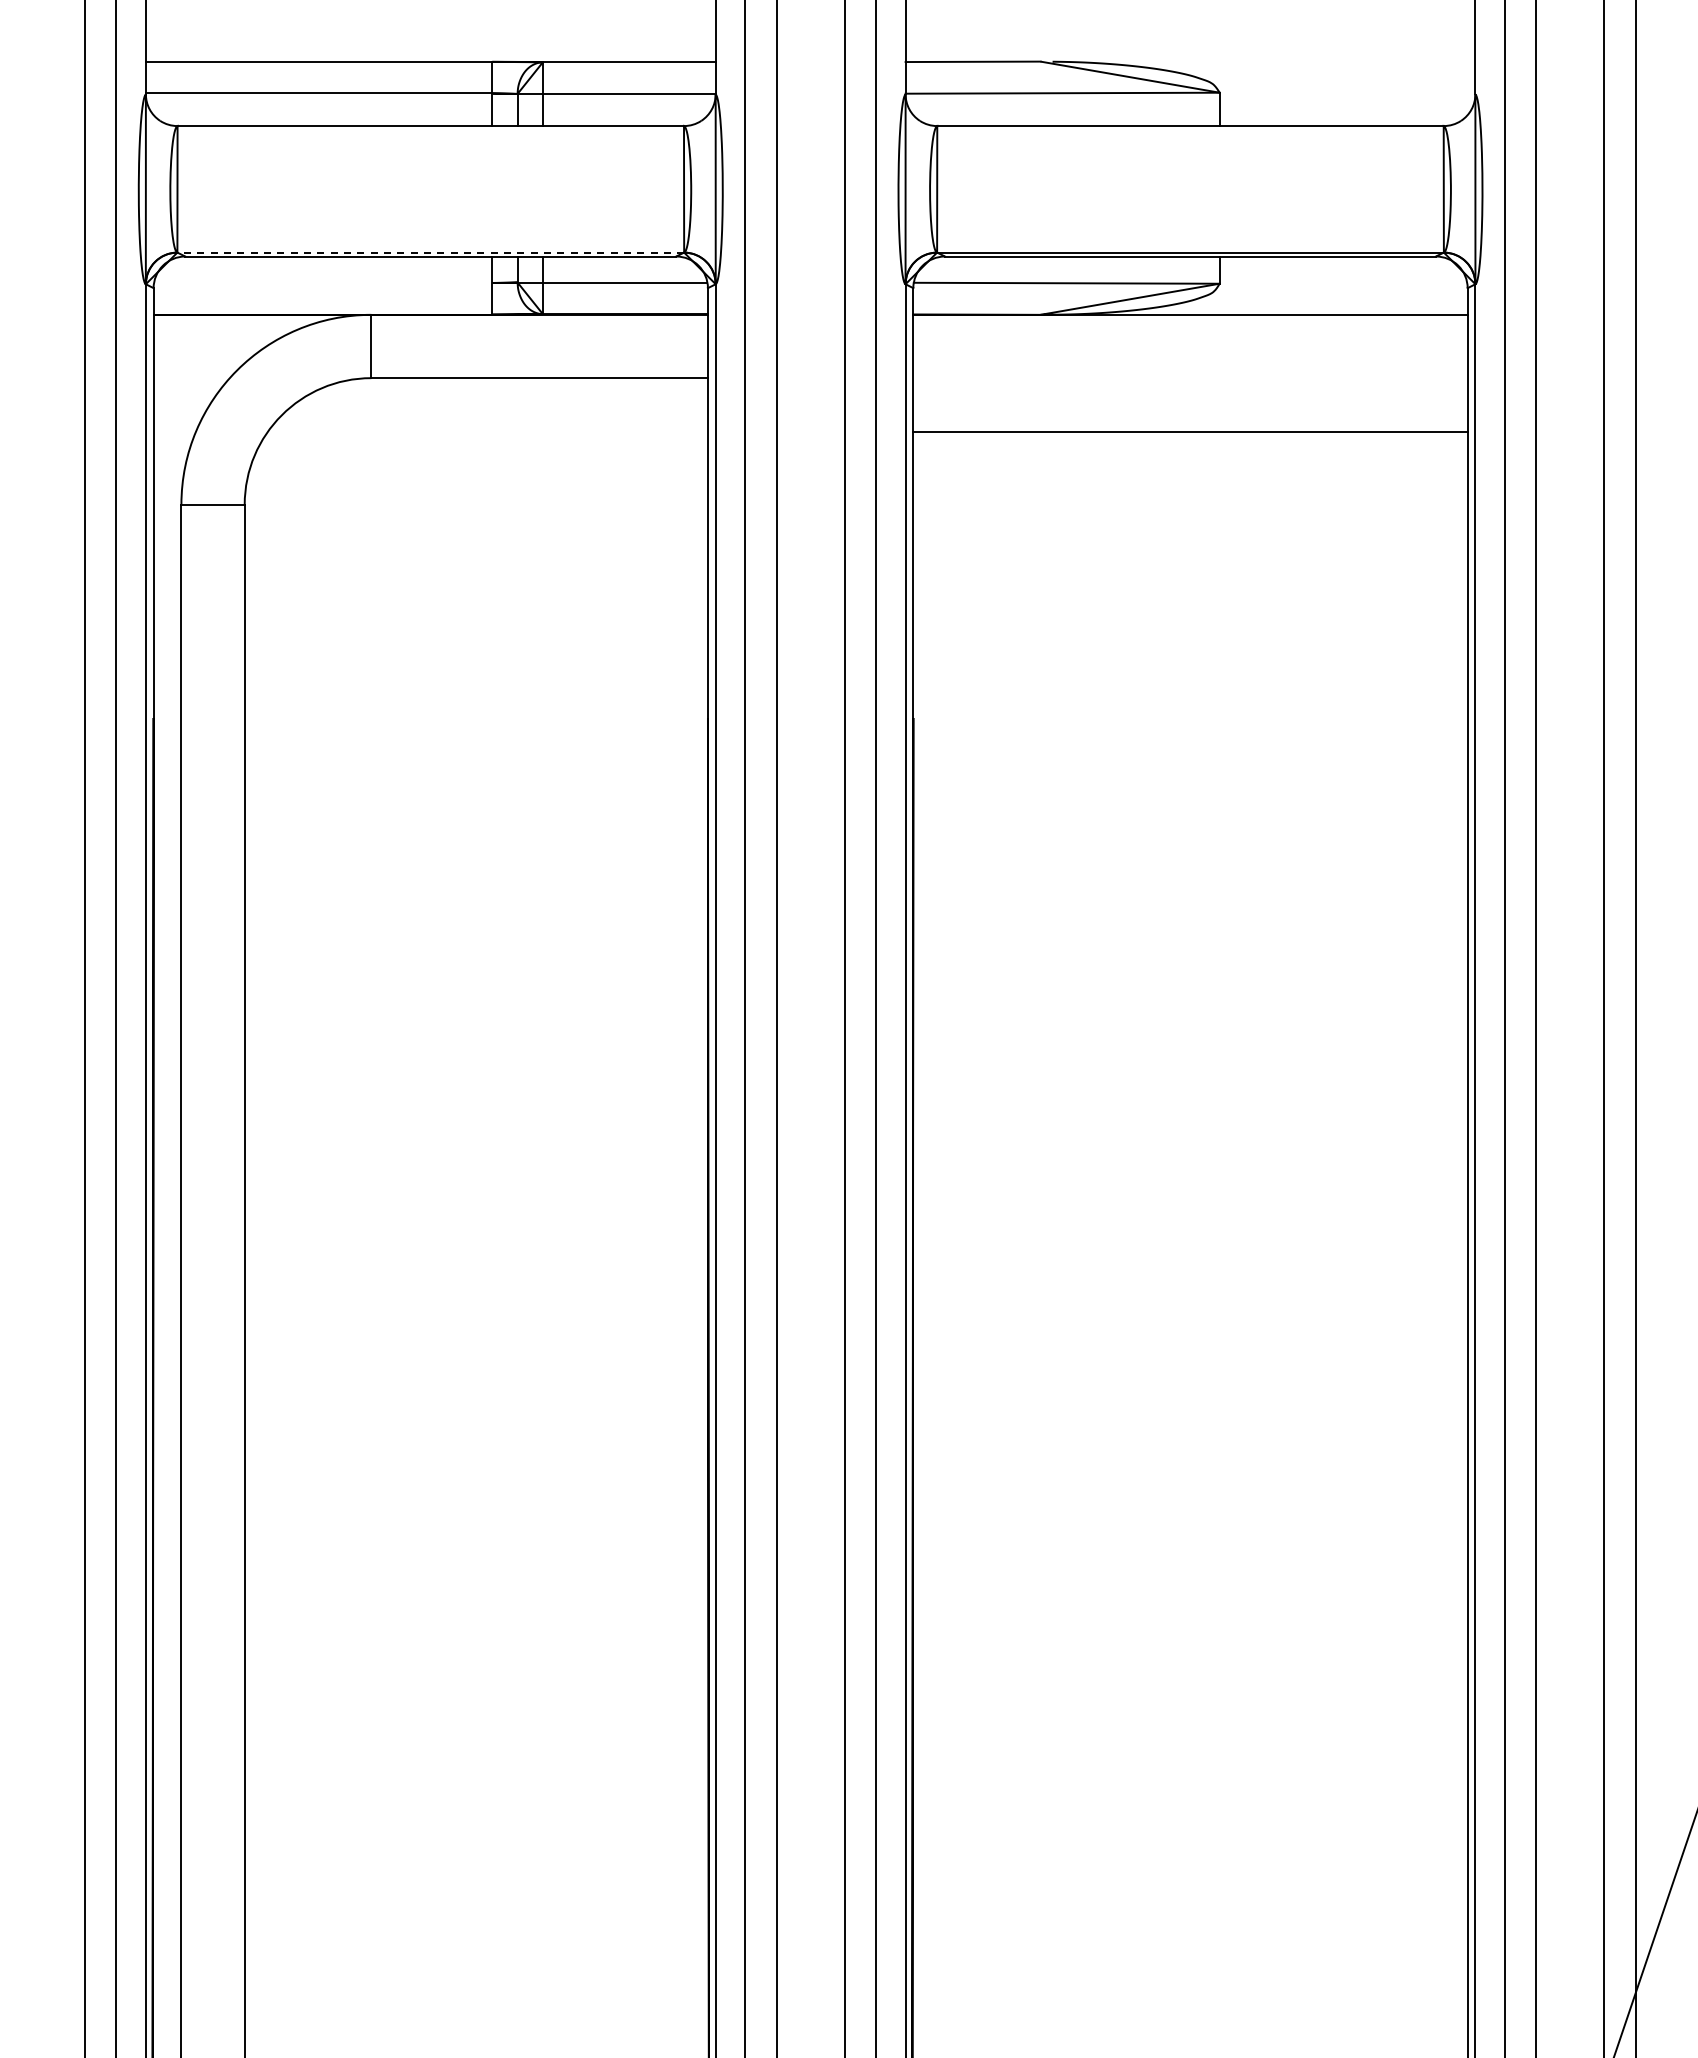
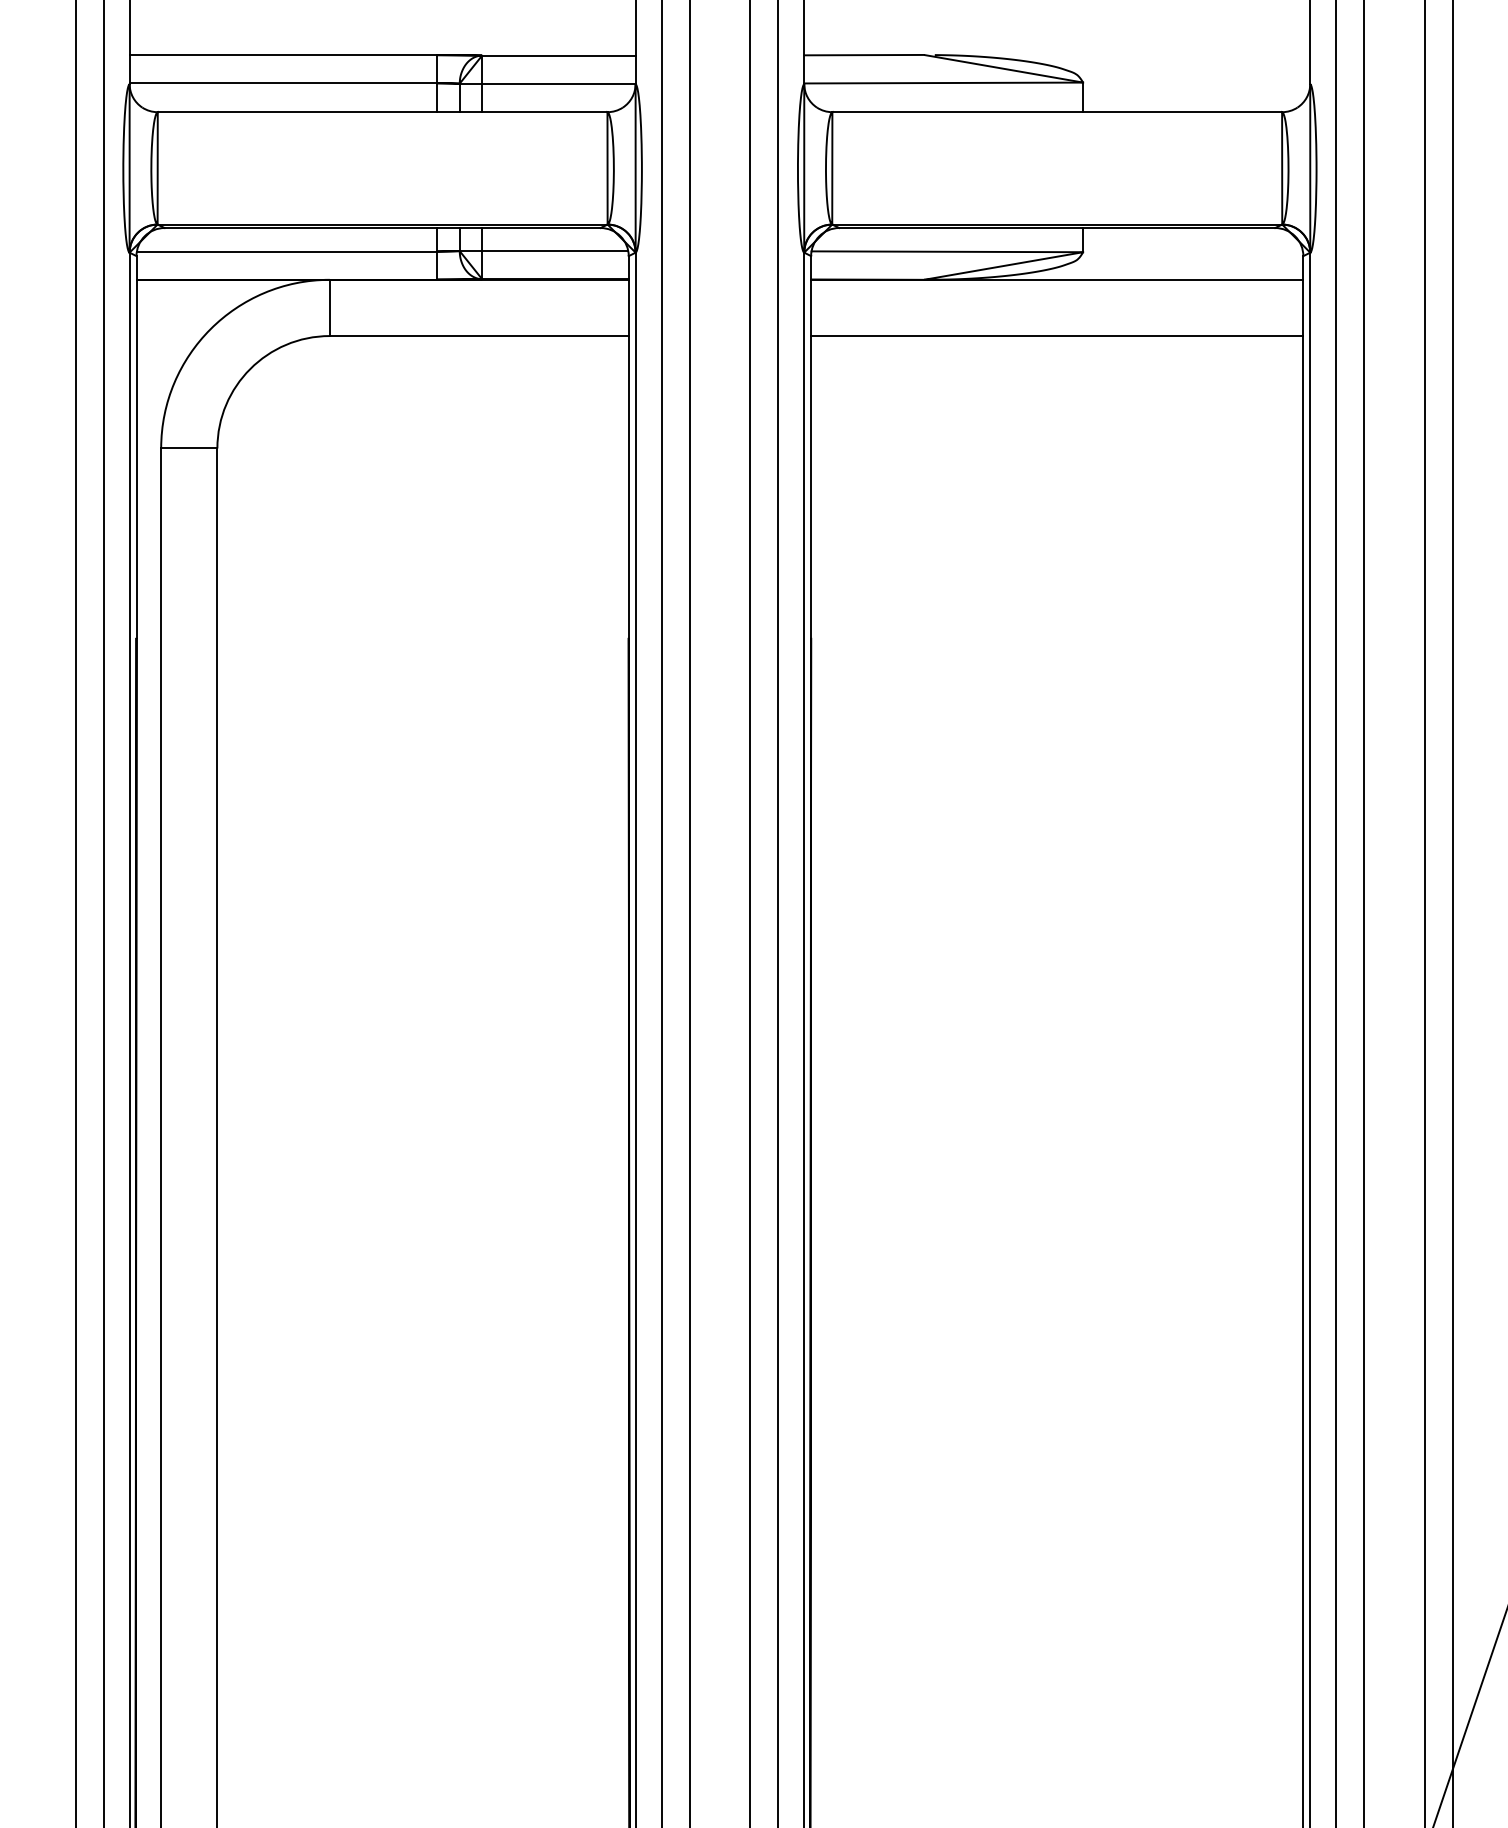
line: (430, 252) -> (382, 224), dashed -> solid
line: (323, 282) -> (287, 251), added
line: (1190, 432) -> (1057, 336), moved

